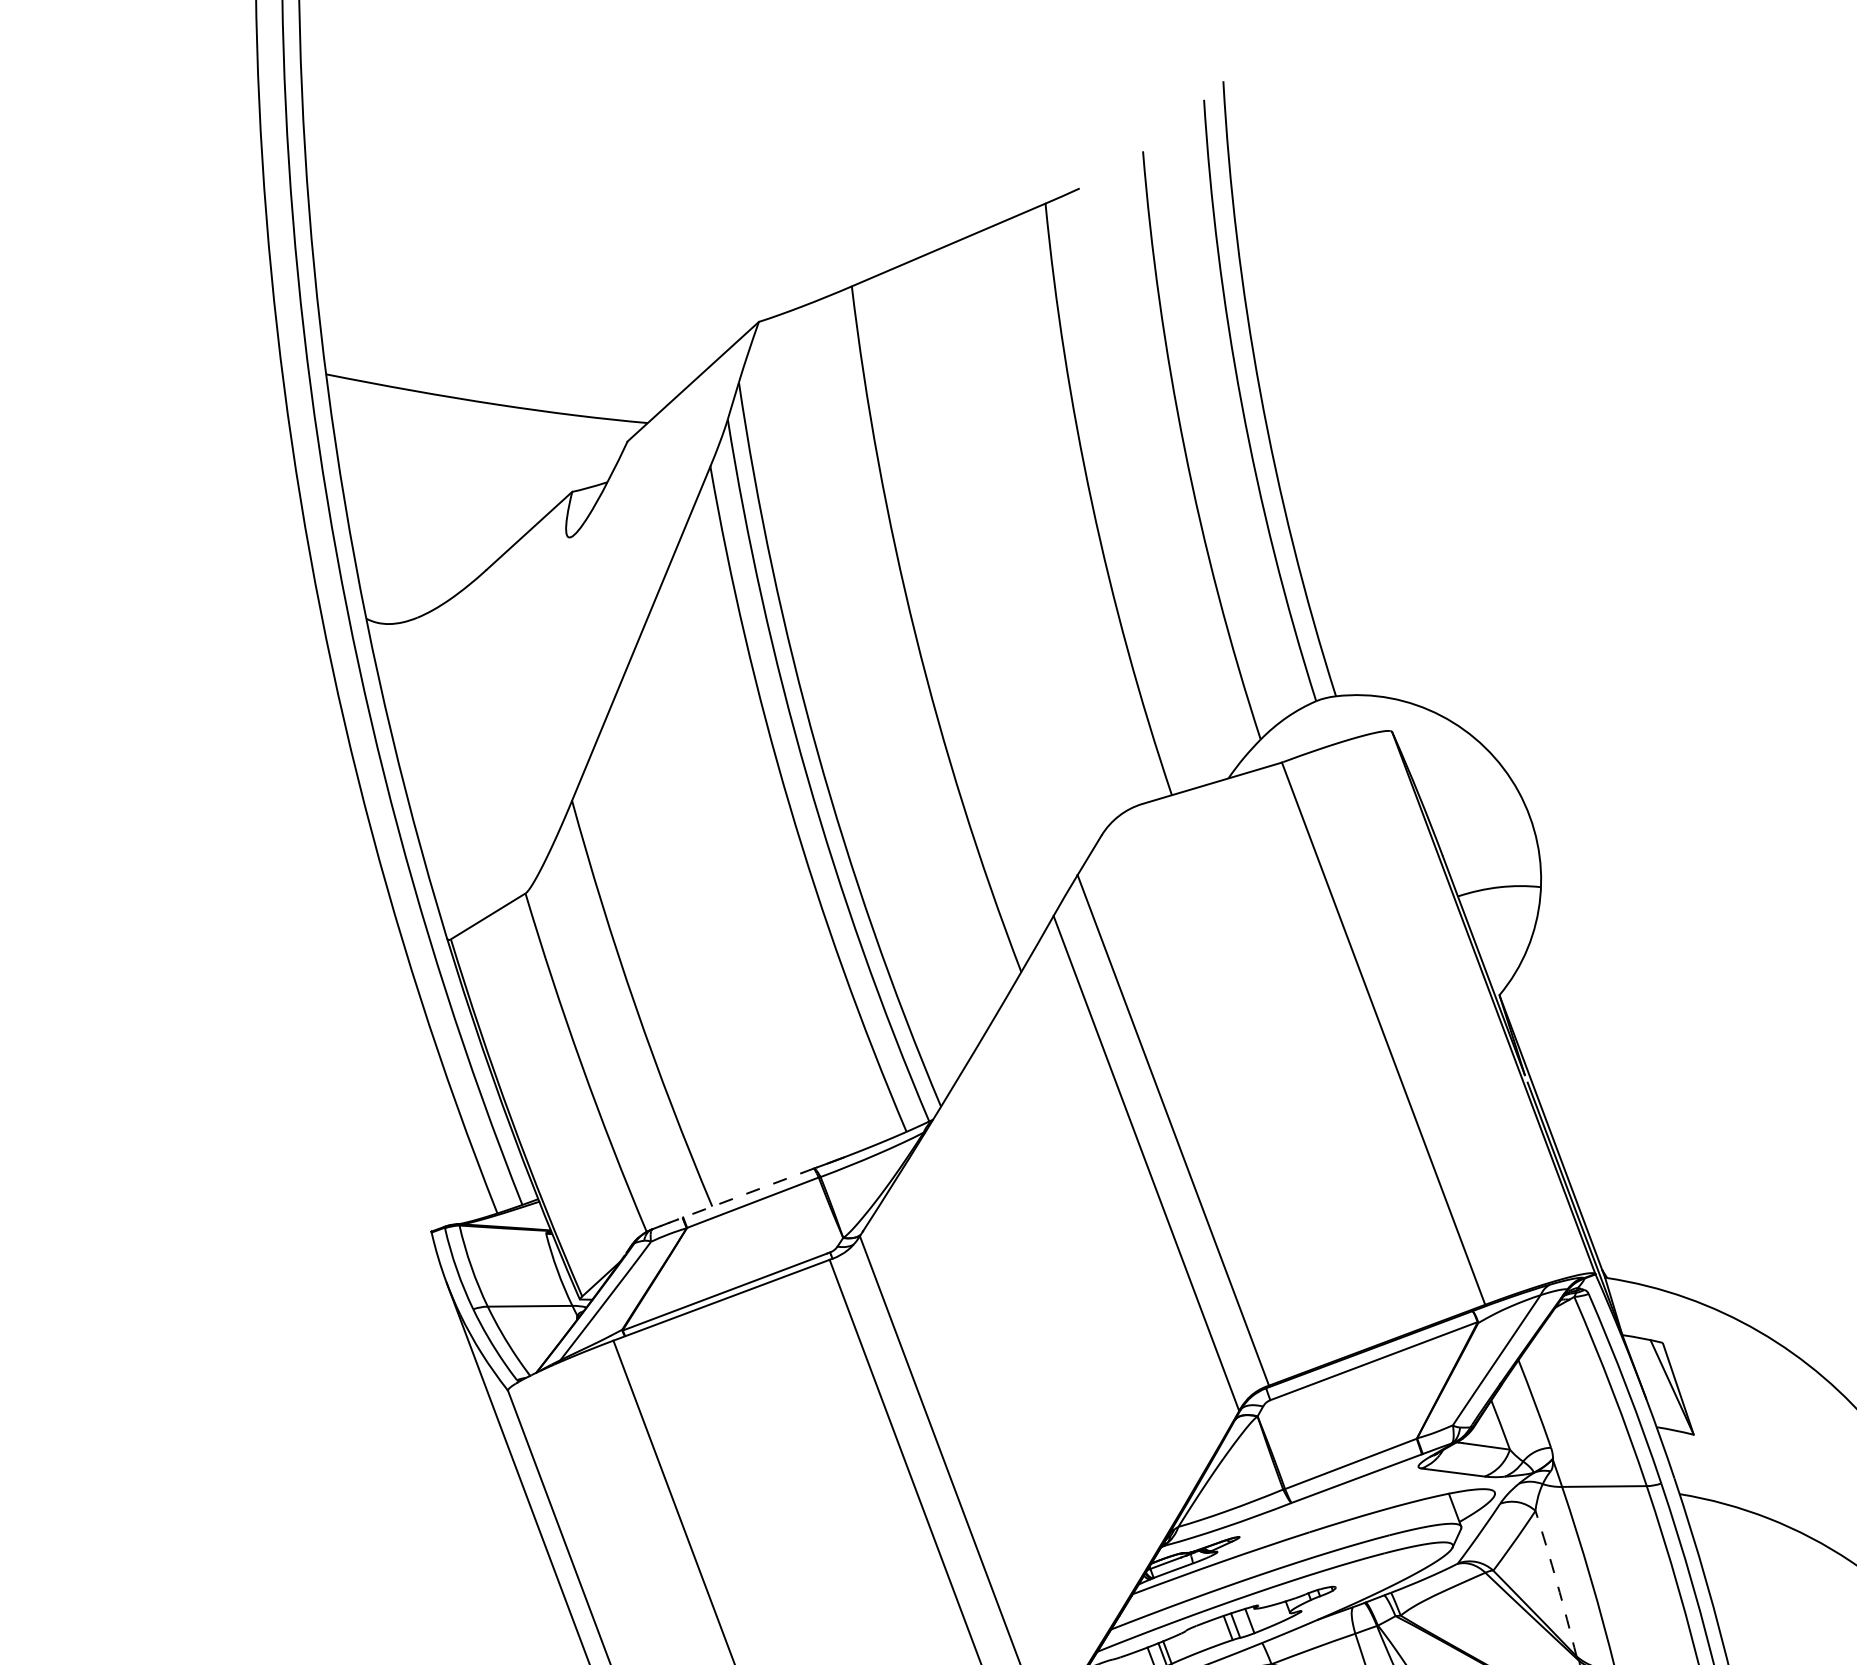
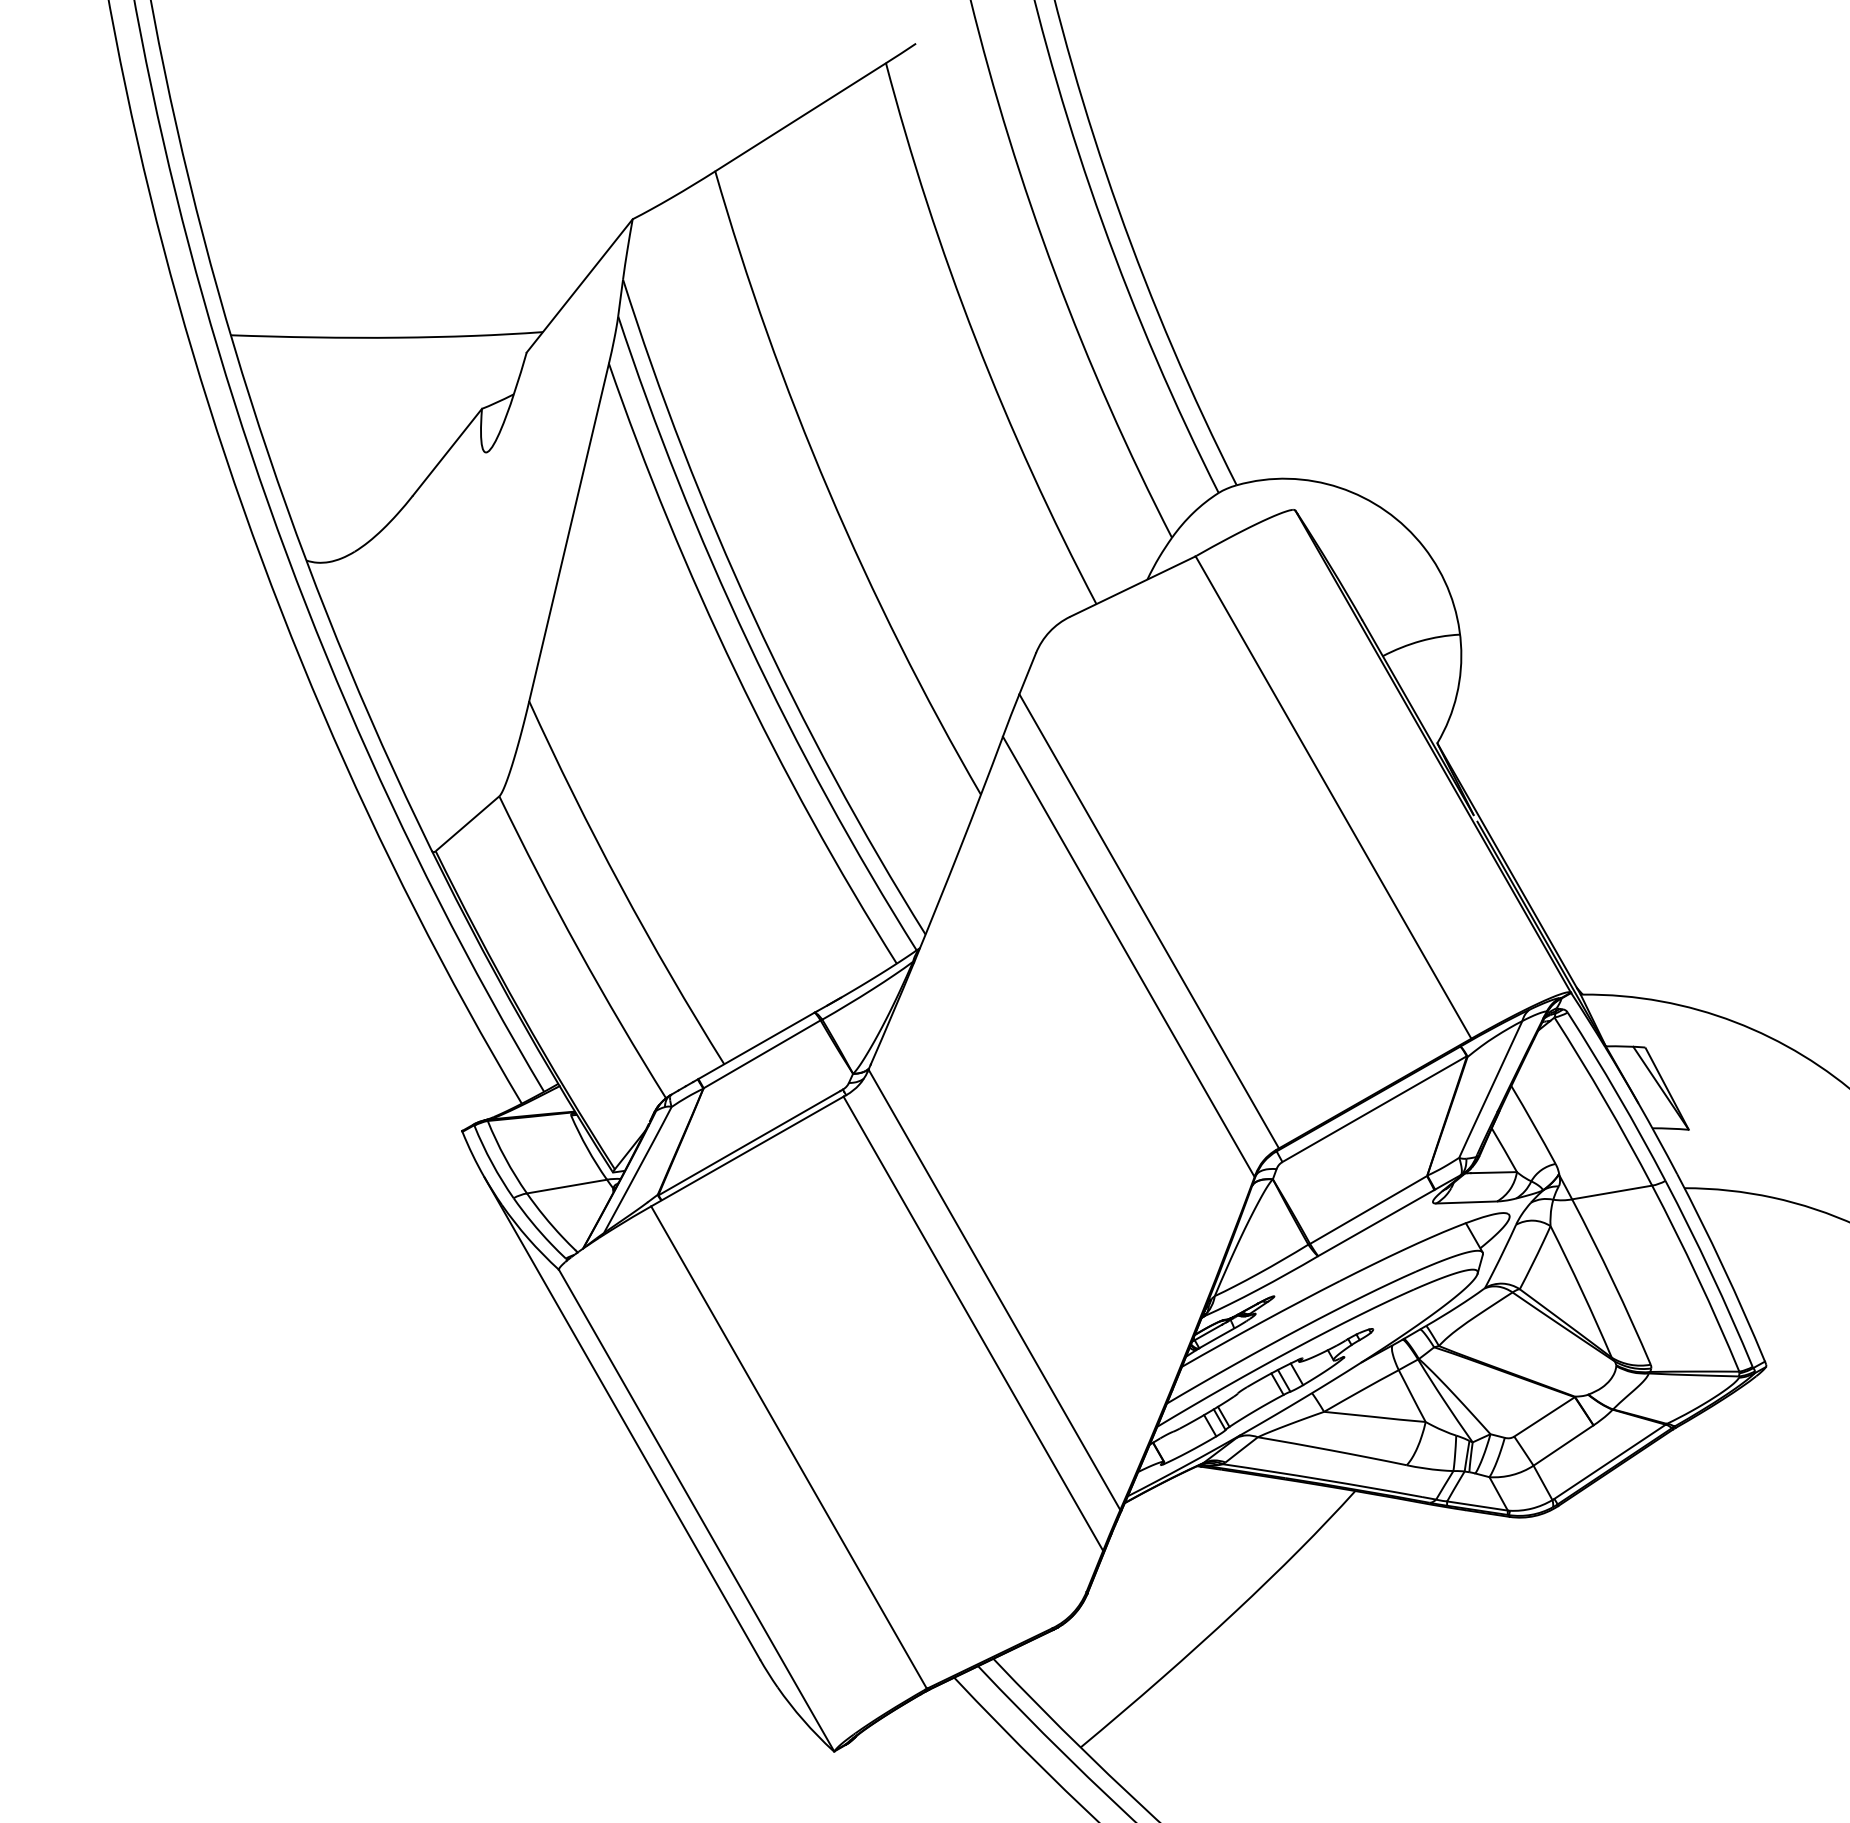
line: (745, 1194) -> (753, 1047), dashed -> solid
arc: (1557, 1583) -> (1582, 1291), dashed -> solid

